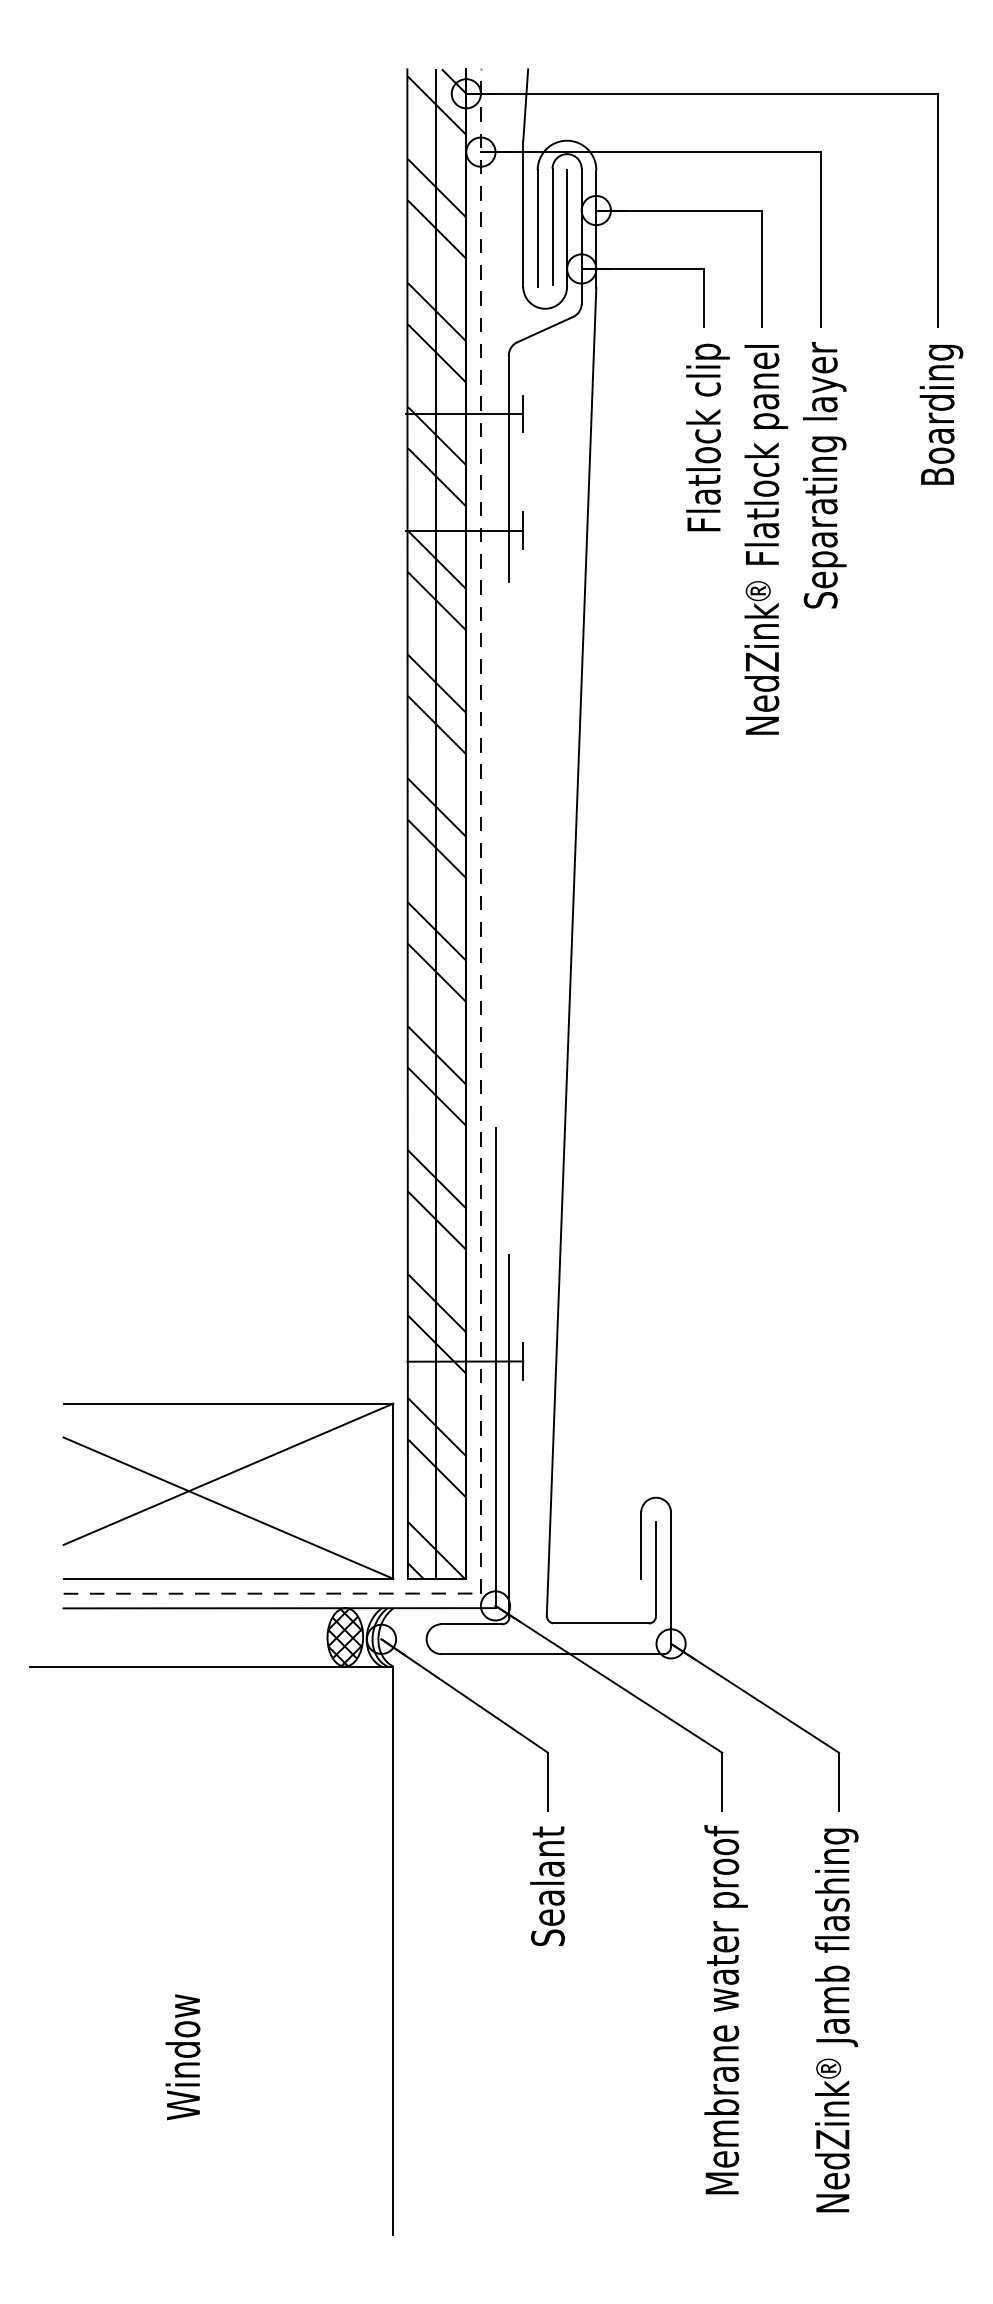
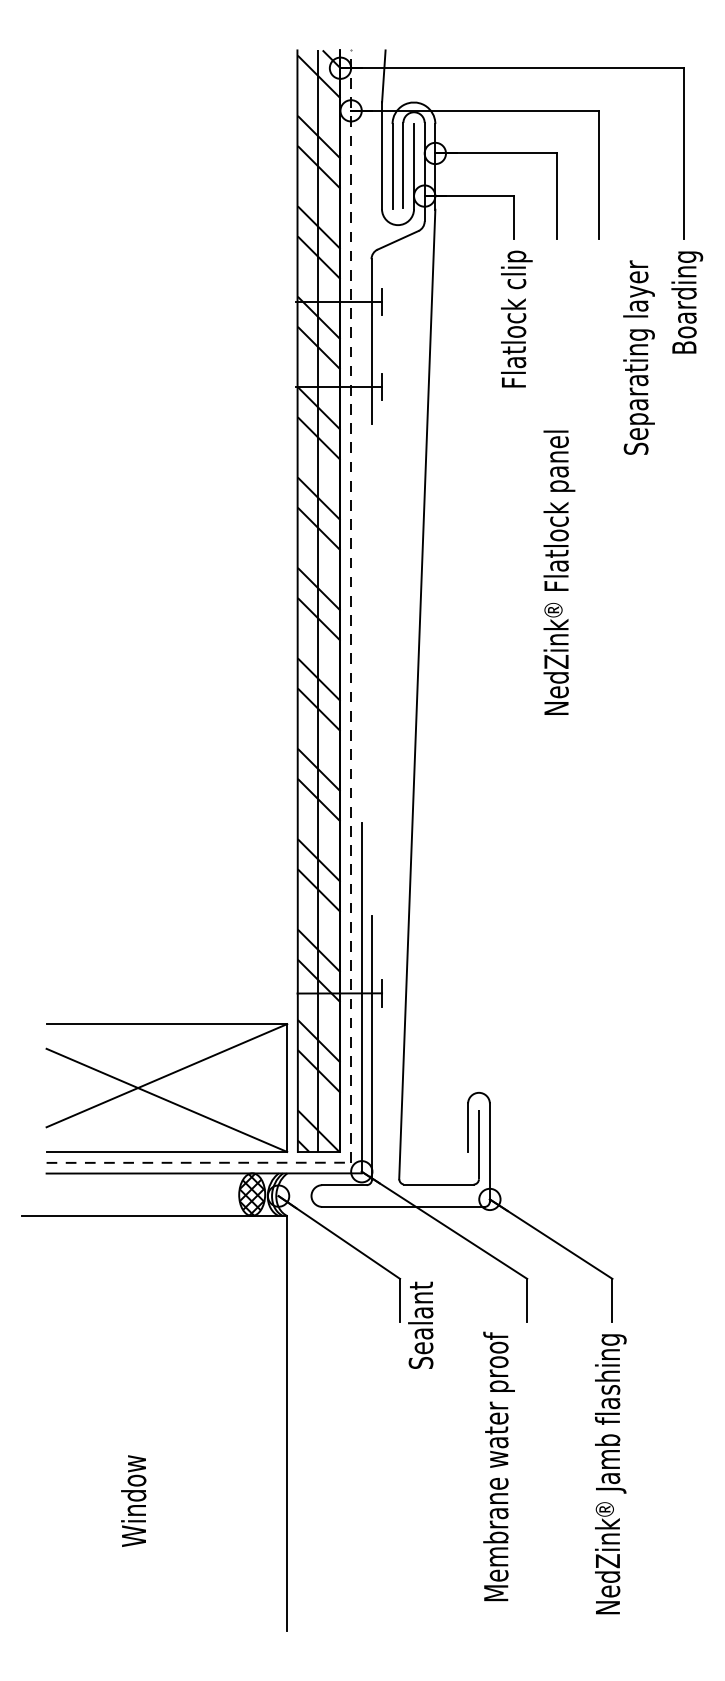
text: (824, 475) -> (638, 357), moved
text: (766, 539) -> (559, 572), moved
text: (547, 1885) -> (420, 1324), moved
text: (725, 2009) -> (498, 1466), moved

